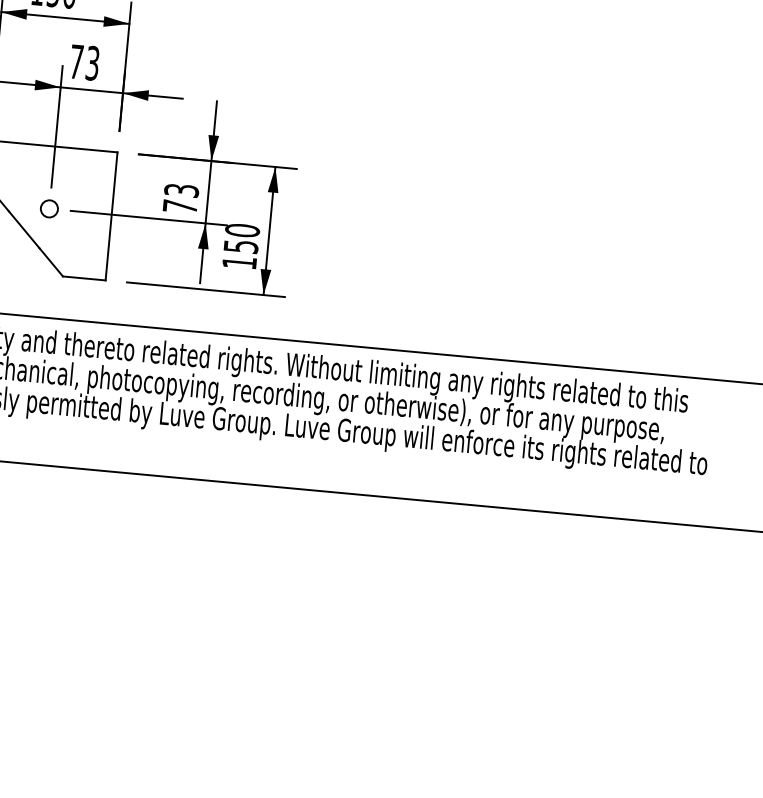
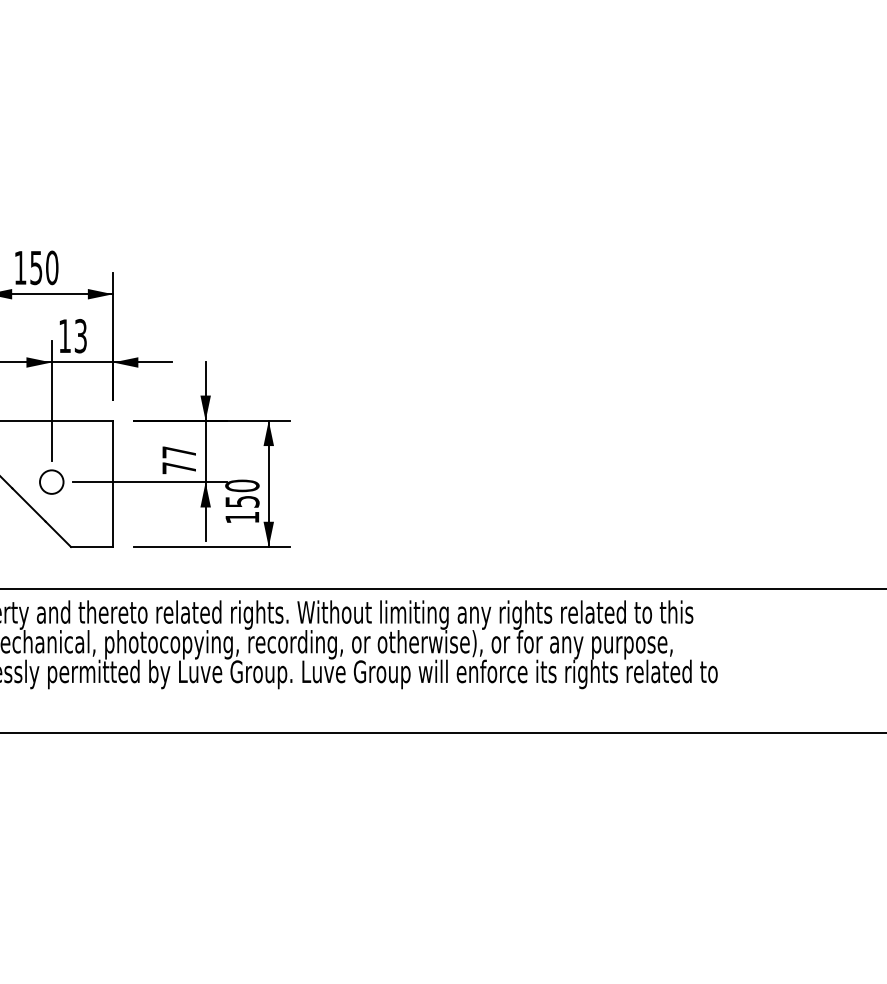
text: (76, 61) -> (64, 335), 73 -> 13
text: (181, 190) -> (179, 452), 73 -> 77
circle: (49, 209) -> (51, 482), size x1.4

